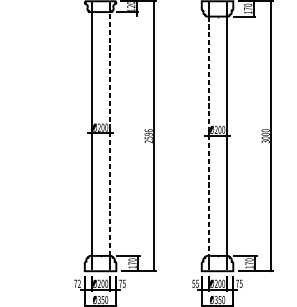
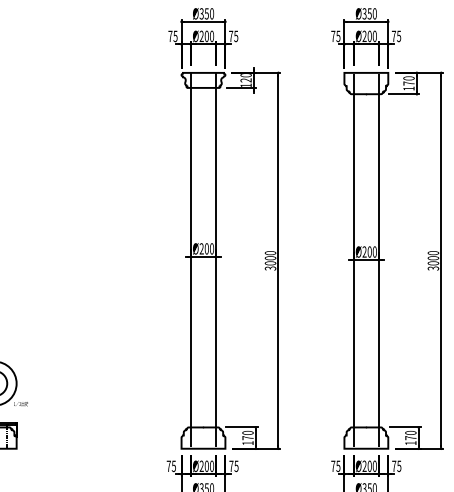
line: (109, 133) -> (216, 257), dashed -> solid
text: (148, 136) -> (270, 260), 2596 -> 3000
line: (208, 136) -> (353, 260), dashed -> solid
text: (79, 283) -> (173, 466), 72 -> 75
text: (193, 283) -> (333, 466), 55 -> 75

